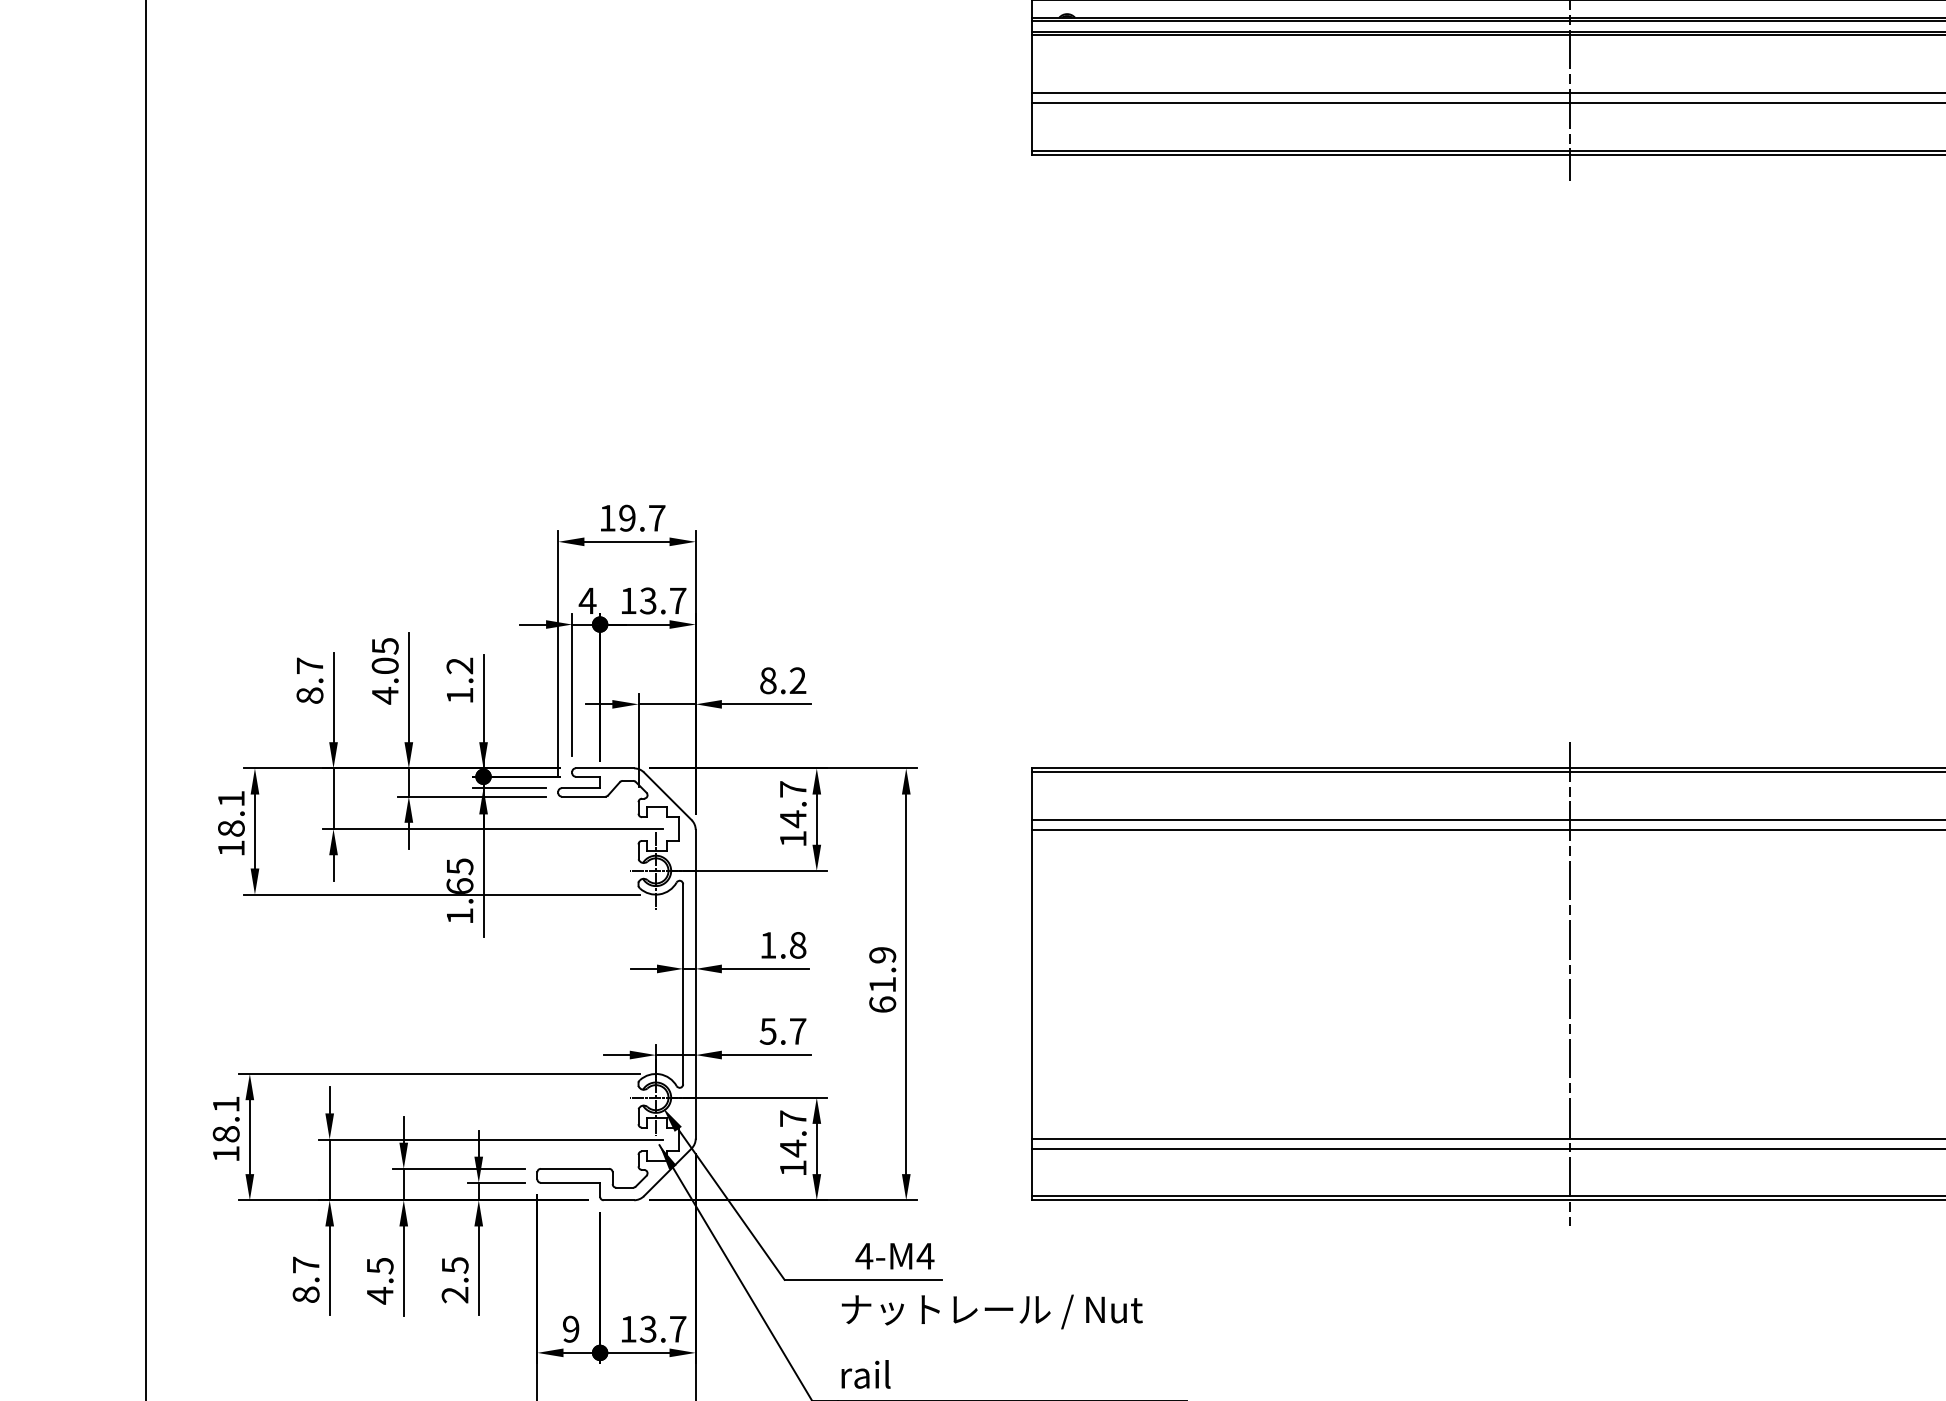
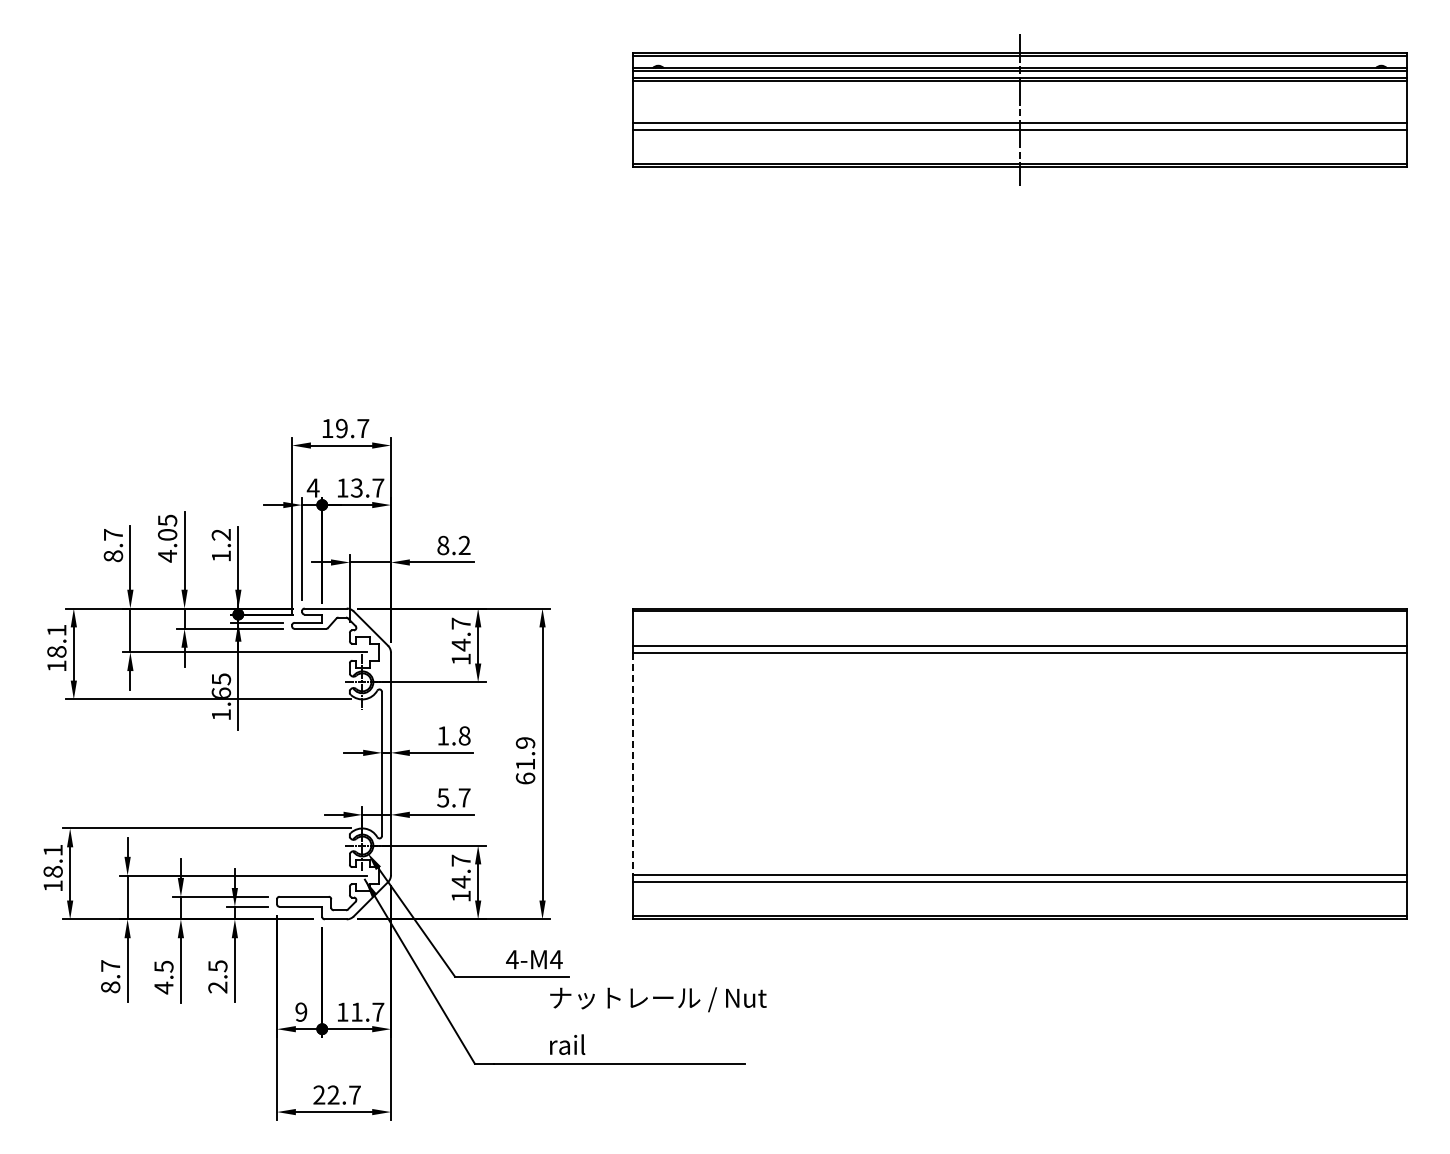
line: (1569, 983) -> (1019, 763), removed
line: (1032, 985) -> (633, 764), solid -> dashed
text: (647, 1328) -> (356, 1011), 13.7 -> 11.7
text: (992, 1340) -> (658, 1020), moved

